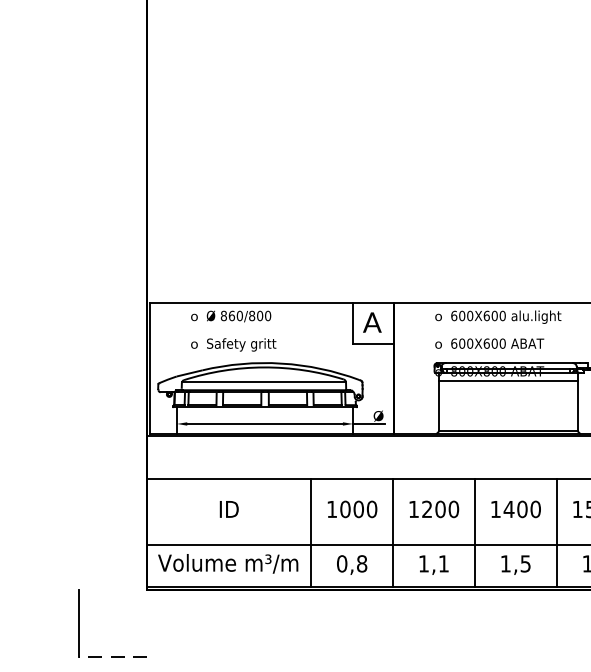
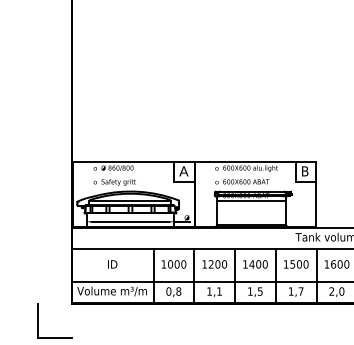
line: (112, 658) -> (54, 338), dashed -> solid

